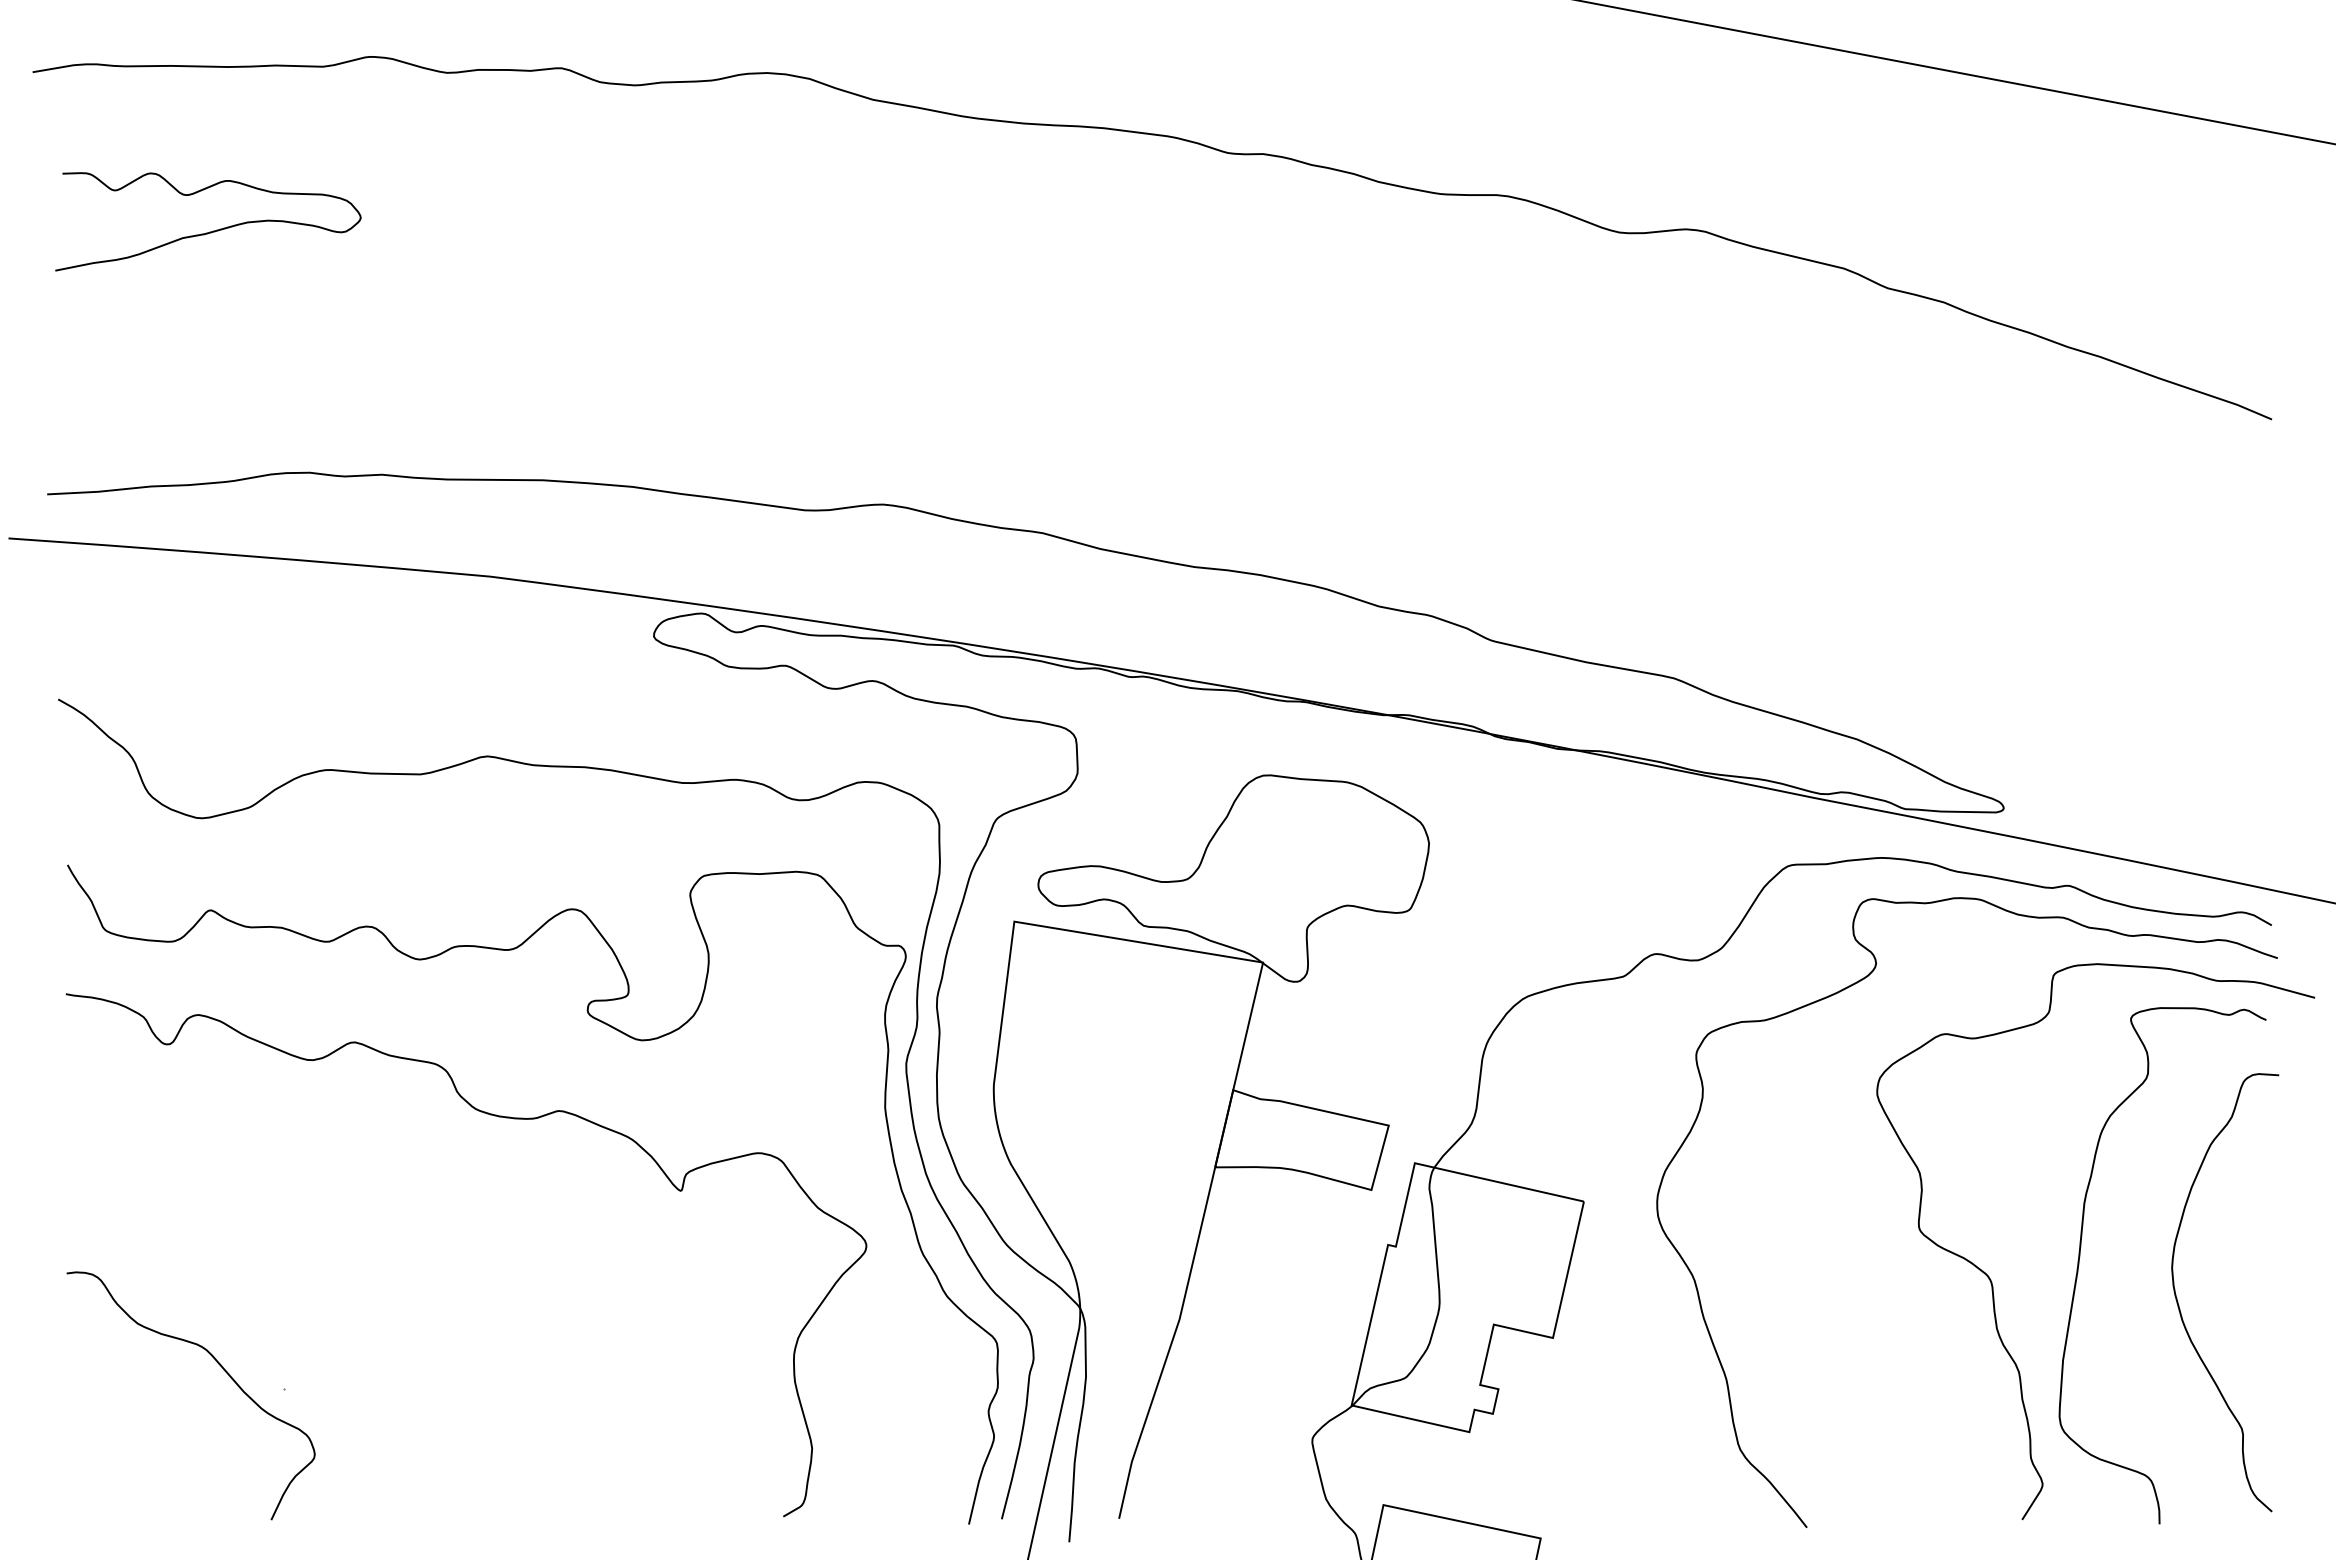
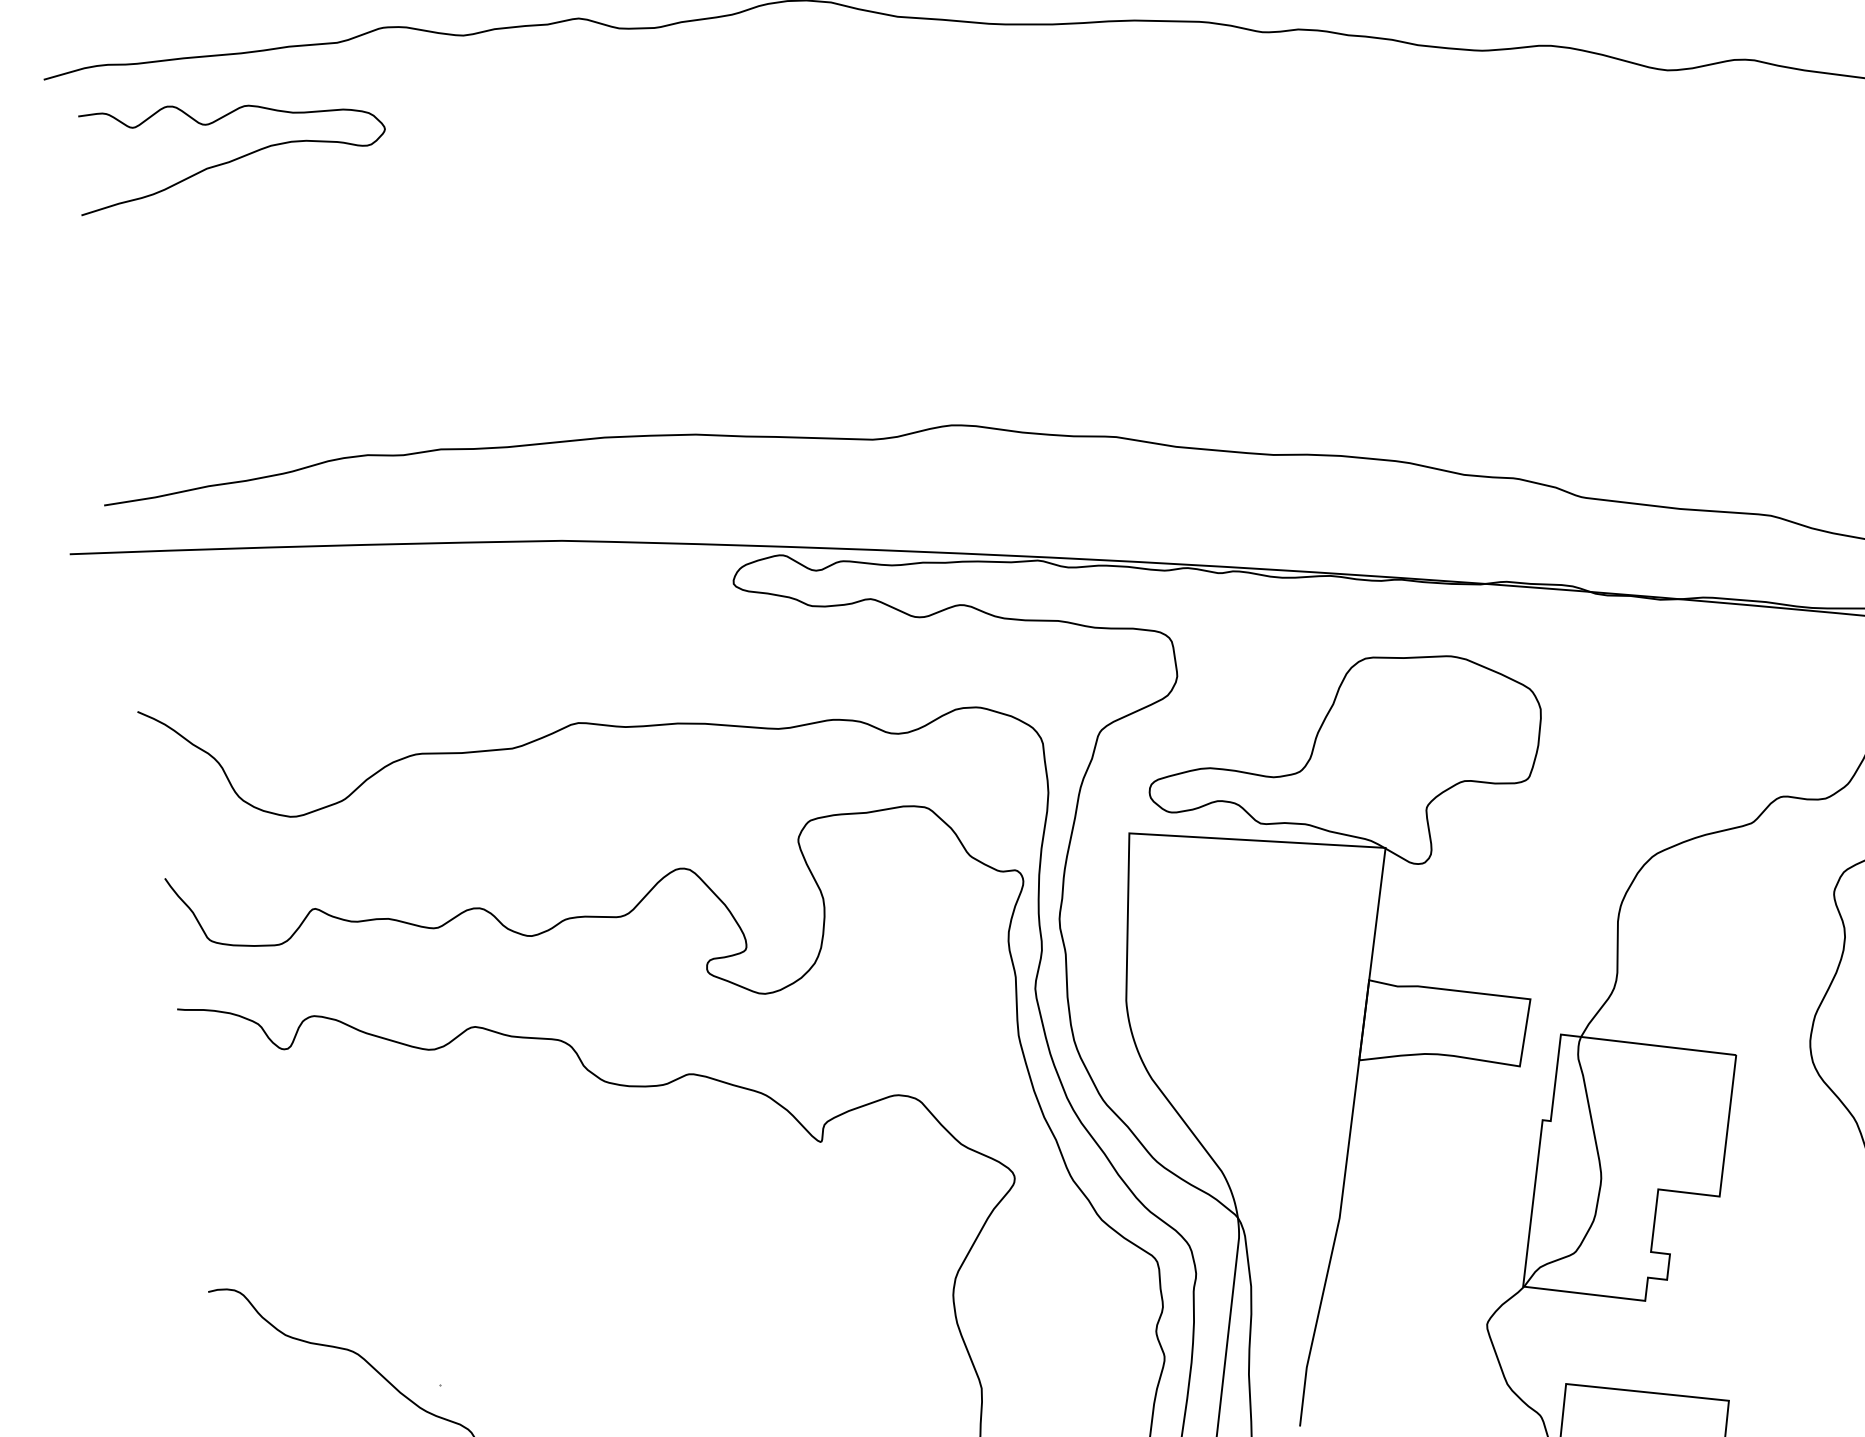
curve: (209, 231) -> (233, 159), moved

